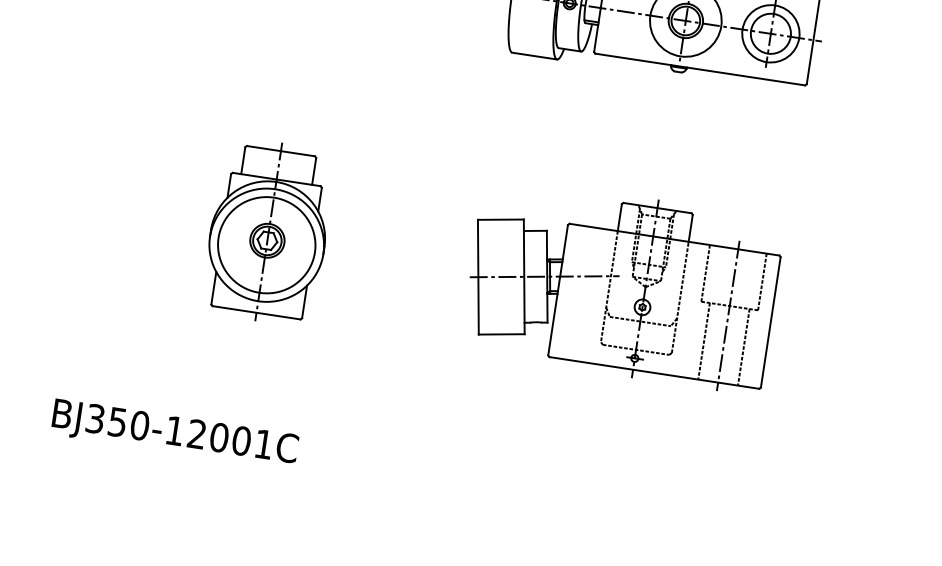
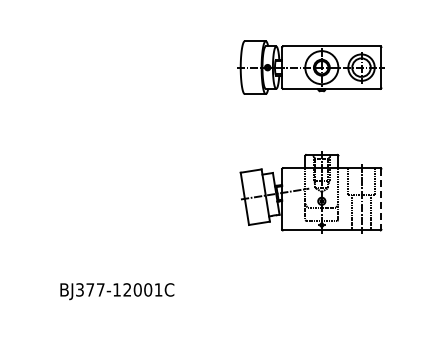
part: (267, 231) -> (145, 192), removed
line: (770, 322) -> (381, 199), solid -> dashed
text: (128, 423) -> (95, 289), BJ350-12001C -> BJ377-12001C

